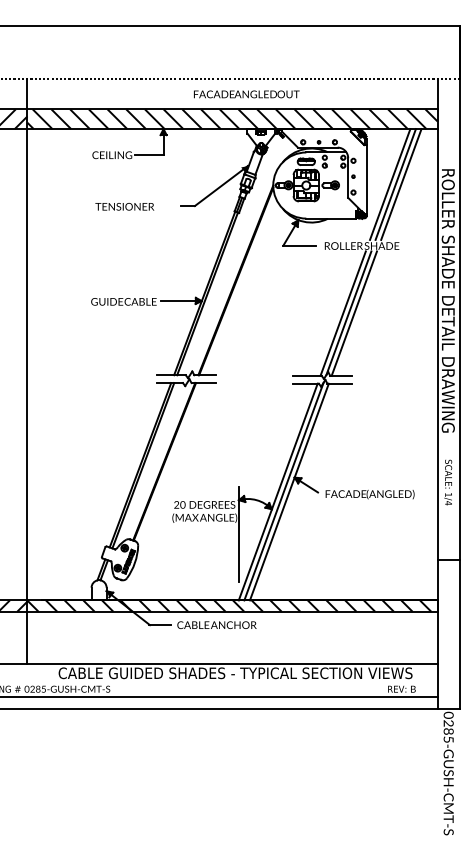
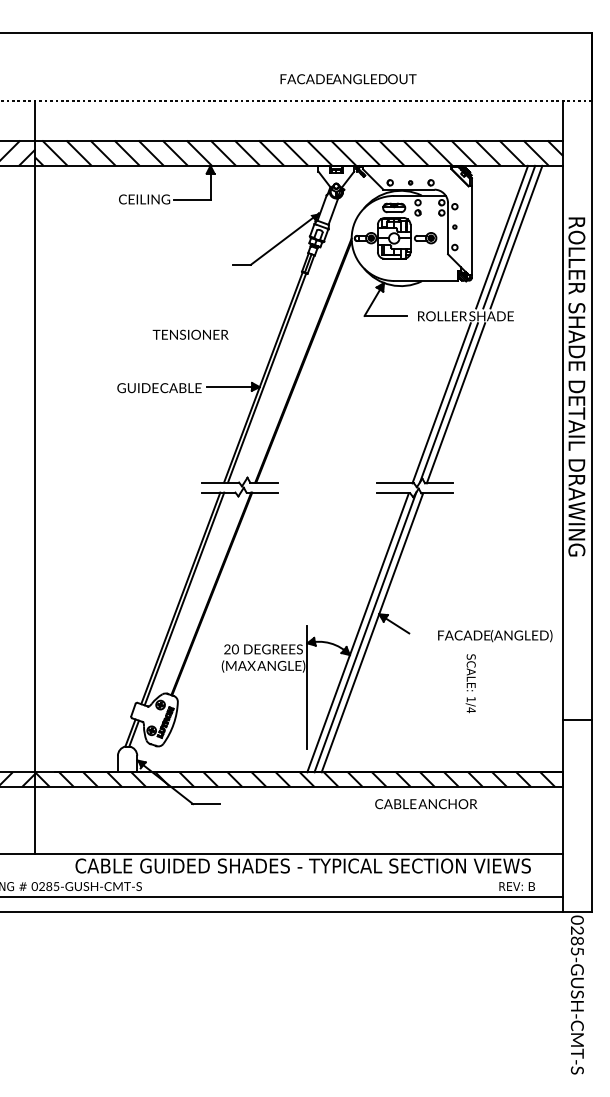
text: (246, 94) -> (348, 79), moved
text: (124, 206) -> (190, 334), moved
text: (448, 482) -> (470, 683), moved
text: (370, 494) -> (495, 636), moved
text: (217, 625) -> (426, 804), moved

